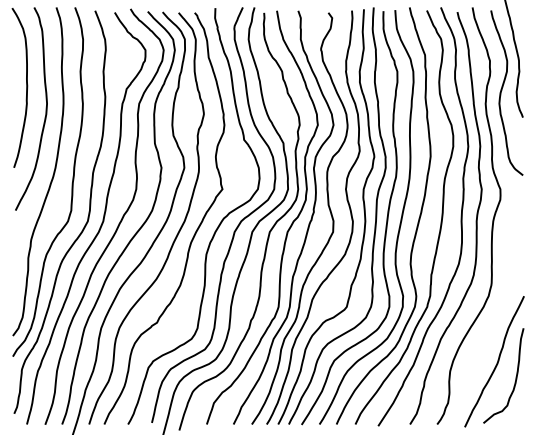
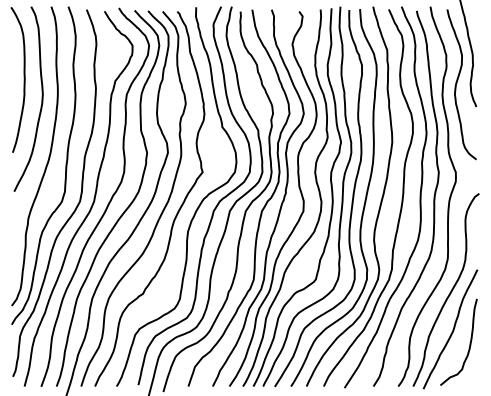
curve: (493, 321) -> (449, 292), added

